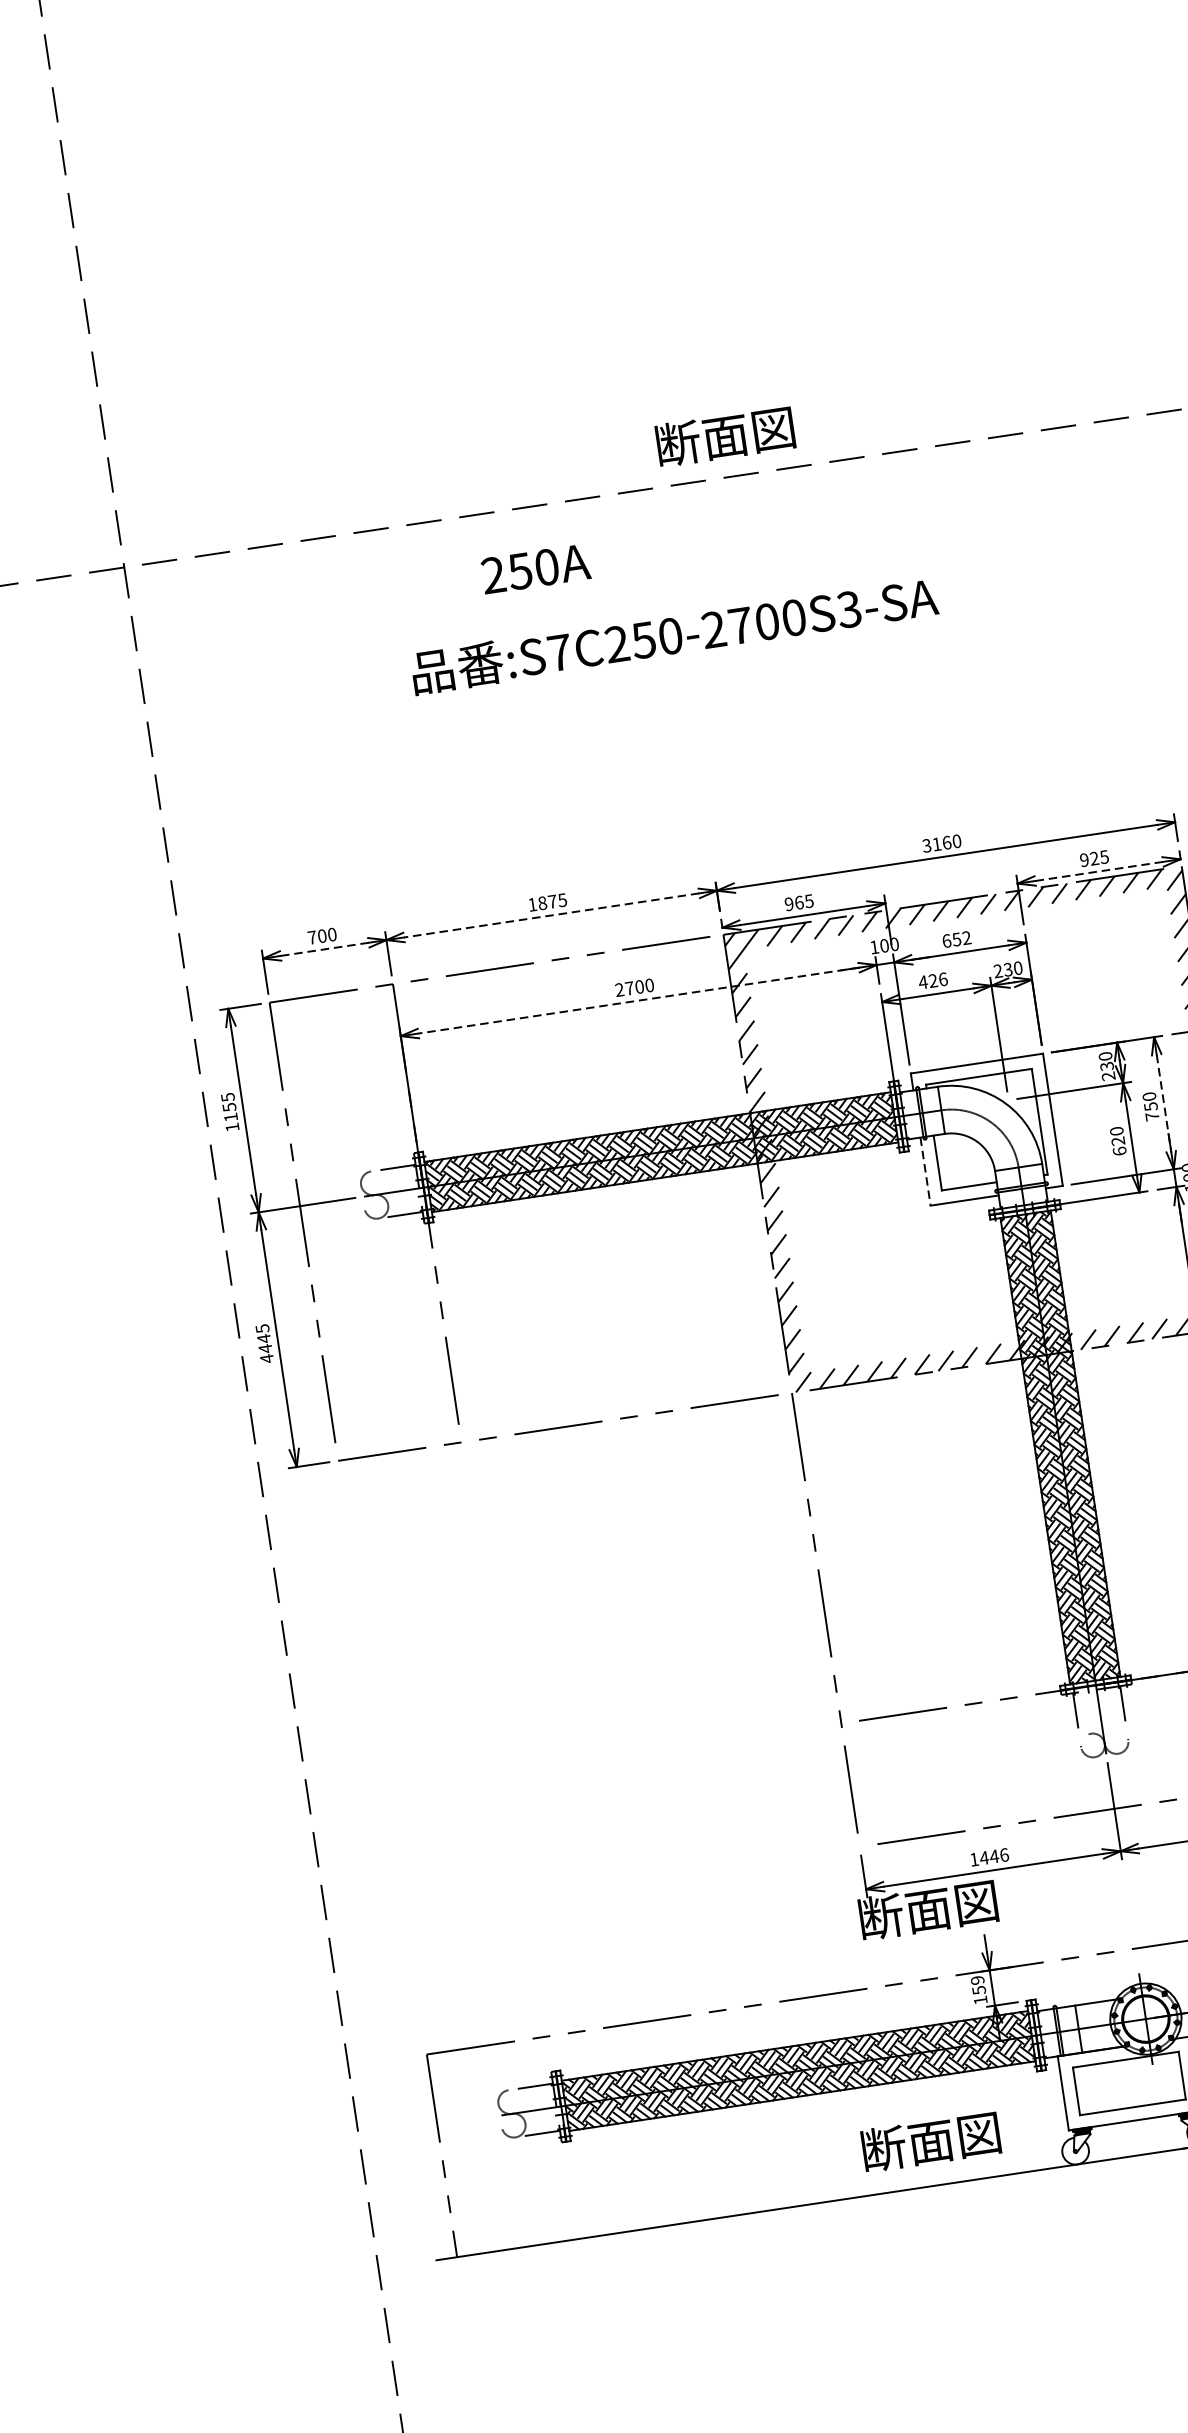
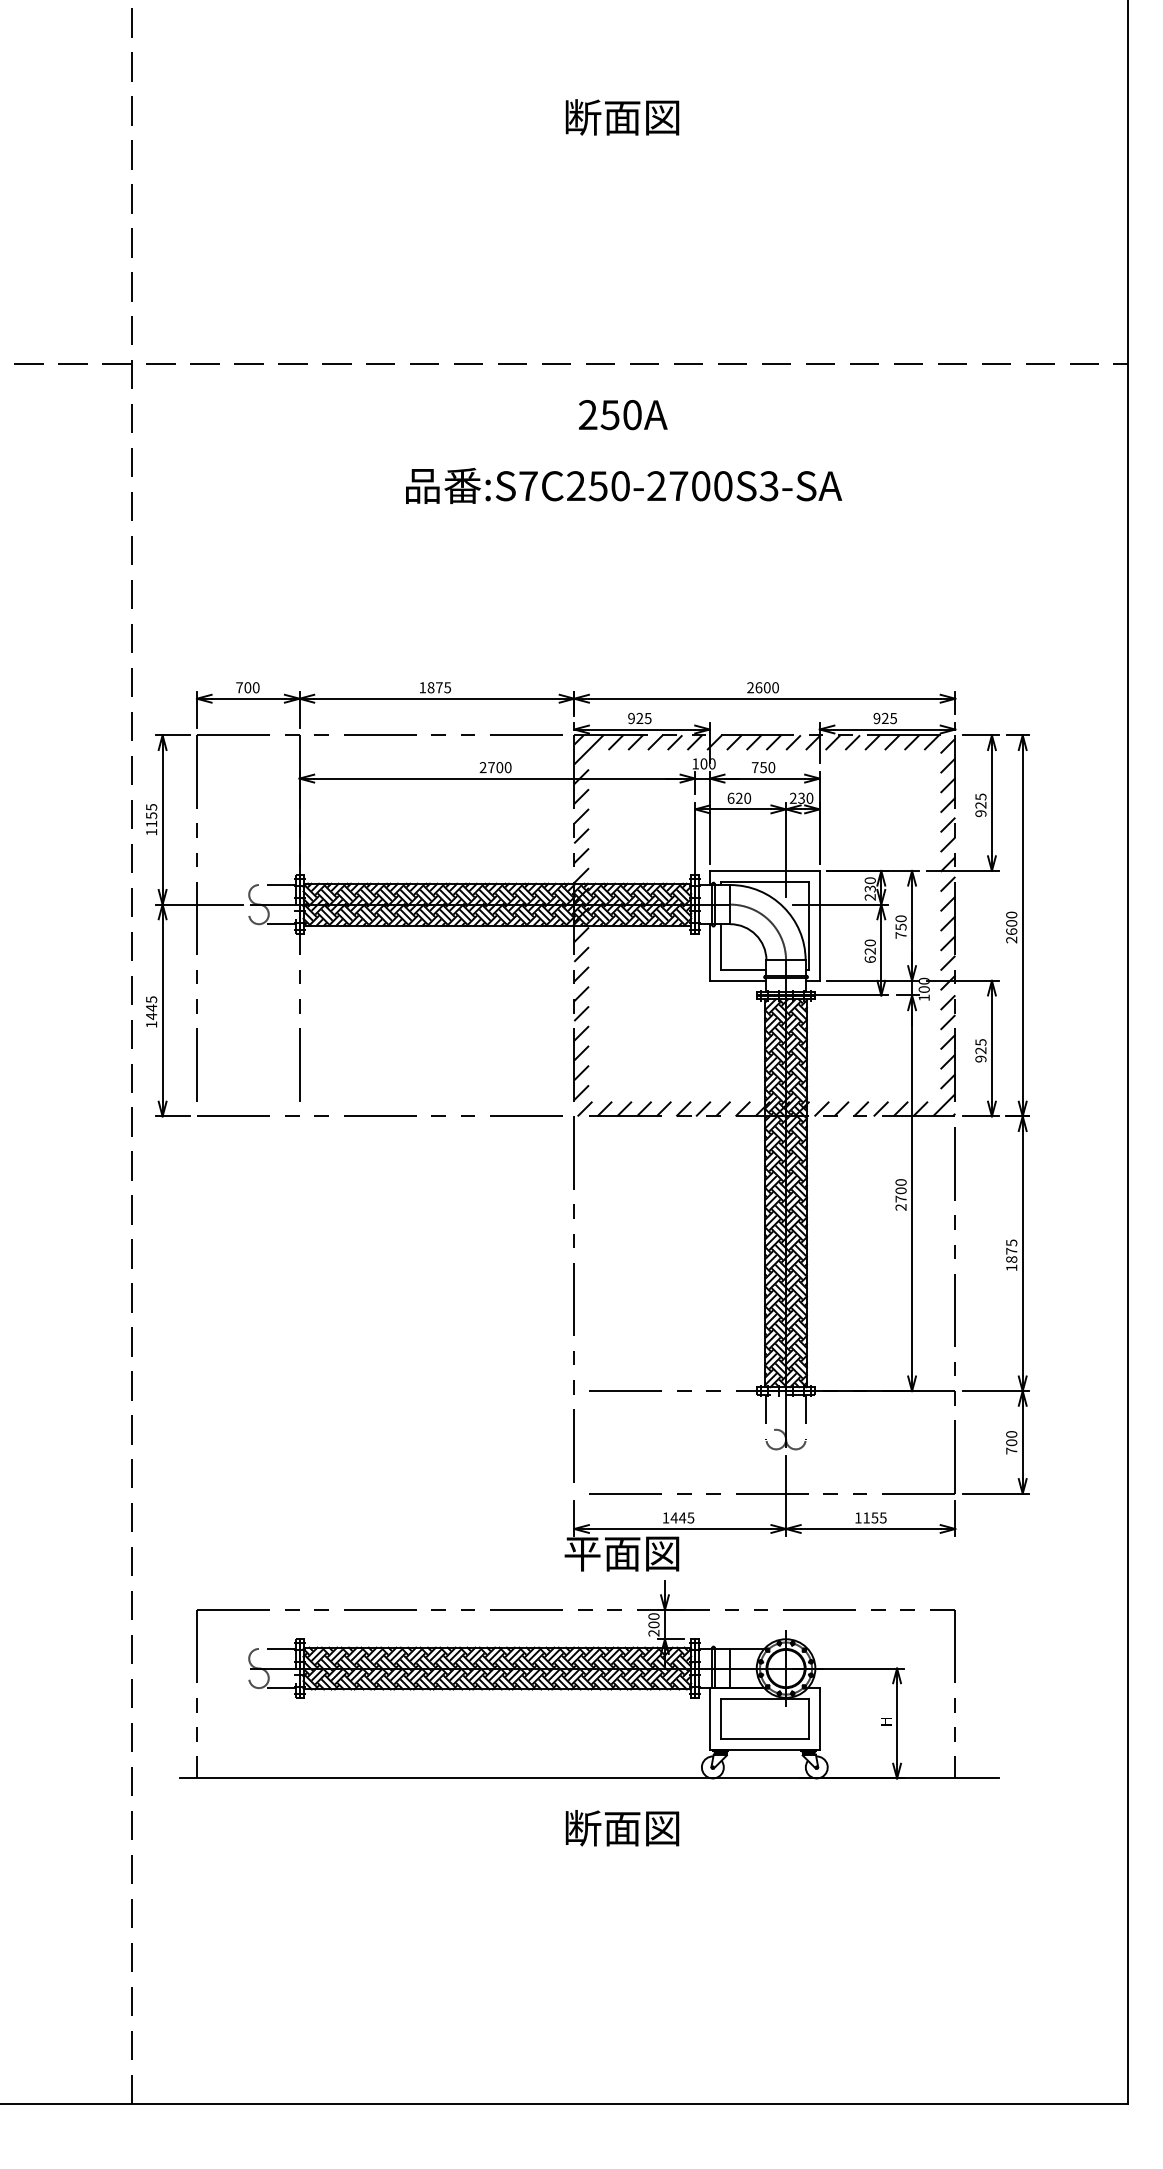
text: (725, 436) -> (622, 117), moved
text: (536, 569) -> (623, 415), moved
text: (675, 634) -> (624, 485), moved
text: (936, 844) -> (758, 687), 3160 -> 2600
line: (1099, 871) -> (887, 729), dashed -> solid
text: (798, 902) -> (639, 718), 965 -> 925
line: (551, 915) -> (436, 698), dashed -> solid
text: (956, 939) -> (763, 767), 652 -> 750
line: (324, 949) -> (248, 698), dashed -> solid
text: (933, 979) -> (739, 797), 426 -> 620
line: (637, 1000) -> (496, 778), dashed -> solid
line: (1164, 1103) -> (912, 926), dashed -> solid
line: (925, 1172) -> (709, 953), dashed -> solid
text: (266, 1358) -> (151, 1024), 4445 -> 1445
text: (1003, 1854) -> (690, 1517), 1446 -> 1445
text: (880, 1917) -> (582, 1553), 断面図 -> 平面図
text: (978, 1989) -> (653, 1624), 159 -> 200
text: (931, 2142) -> (622, 1828), moved

